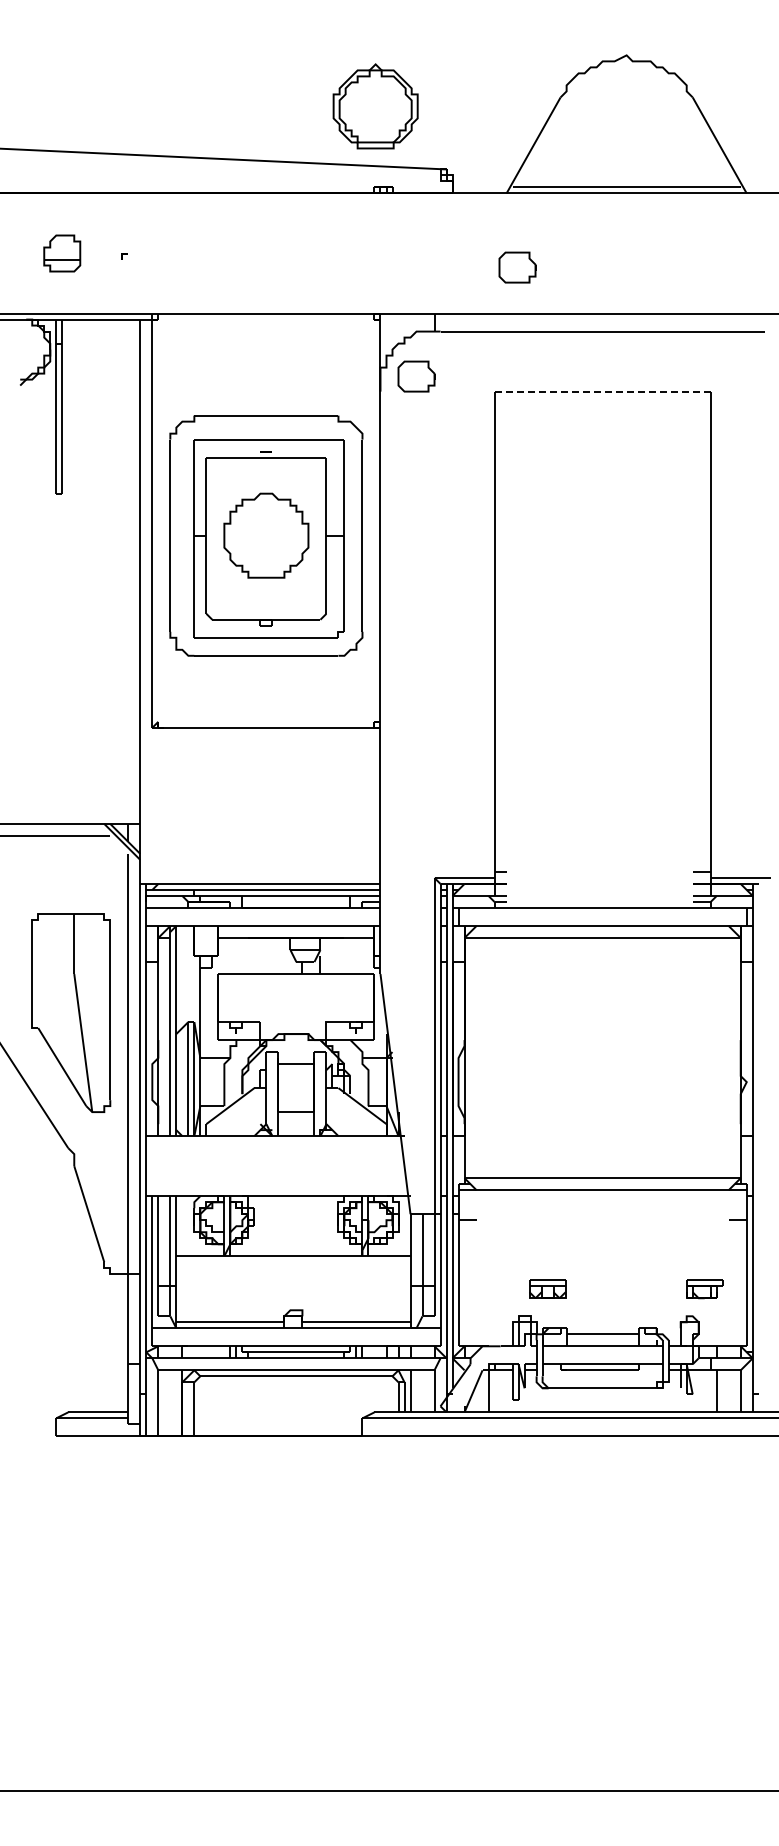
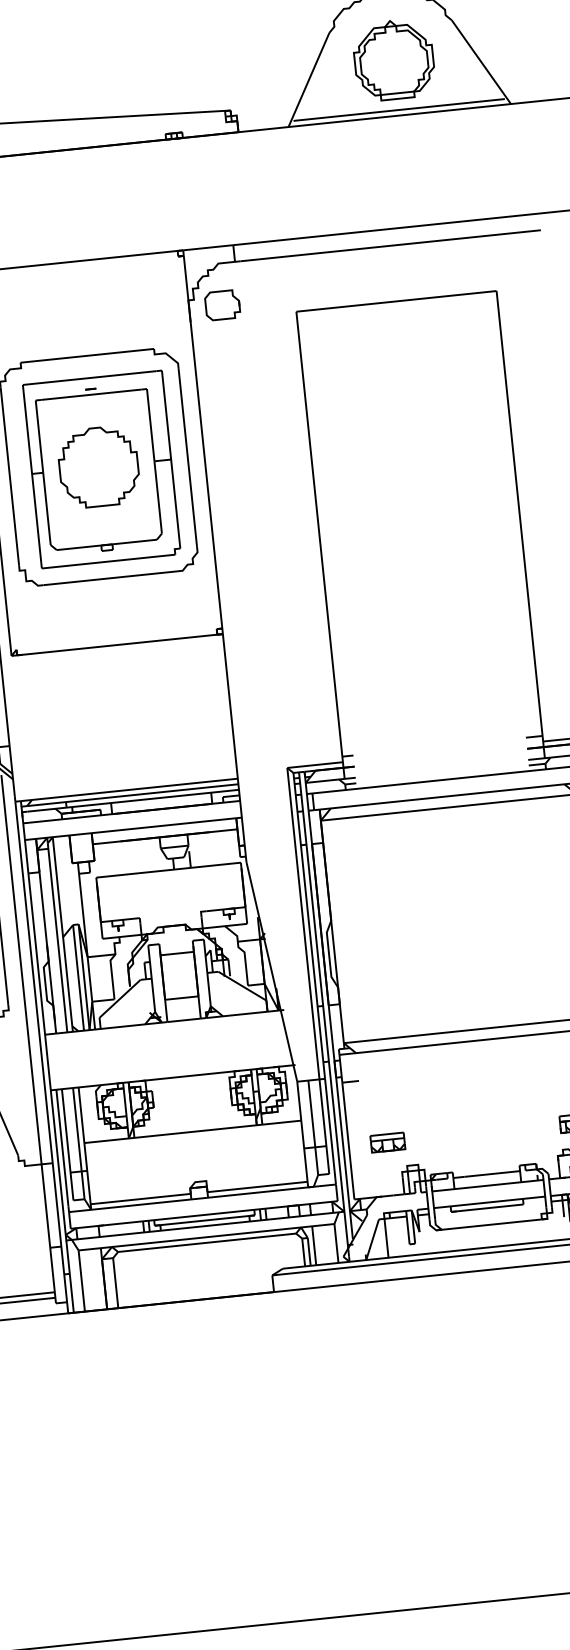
part: (375, 106) -> (393, 60), moved
part: (517, 267) -> (305, 194), removed
line: (603, 391) -> (397, 301), dashed -> solid
part: (547, 1288) -> (387, 1141), moved

